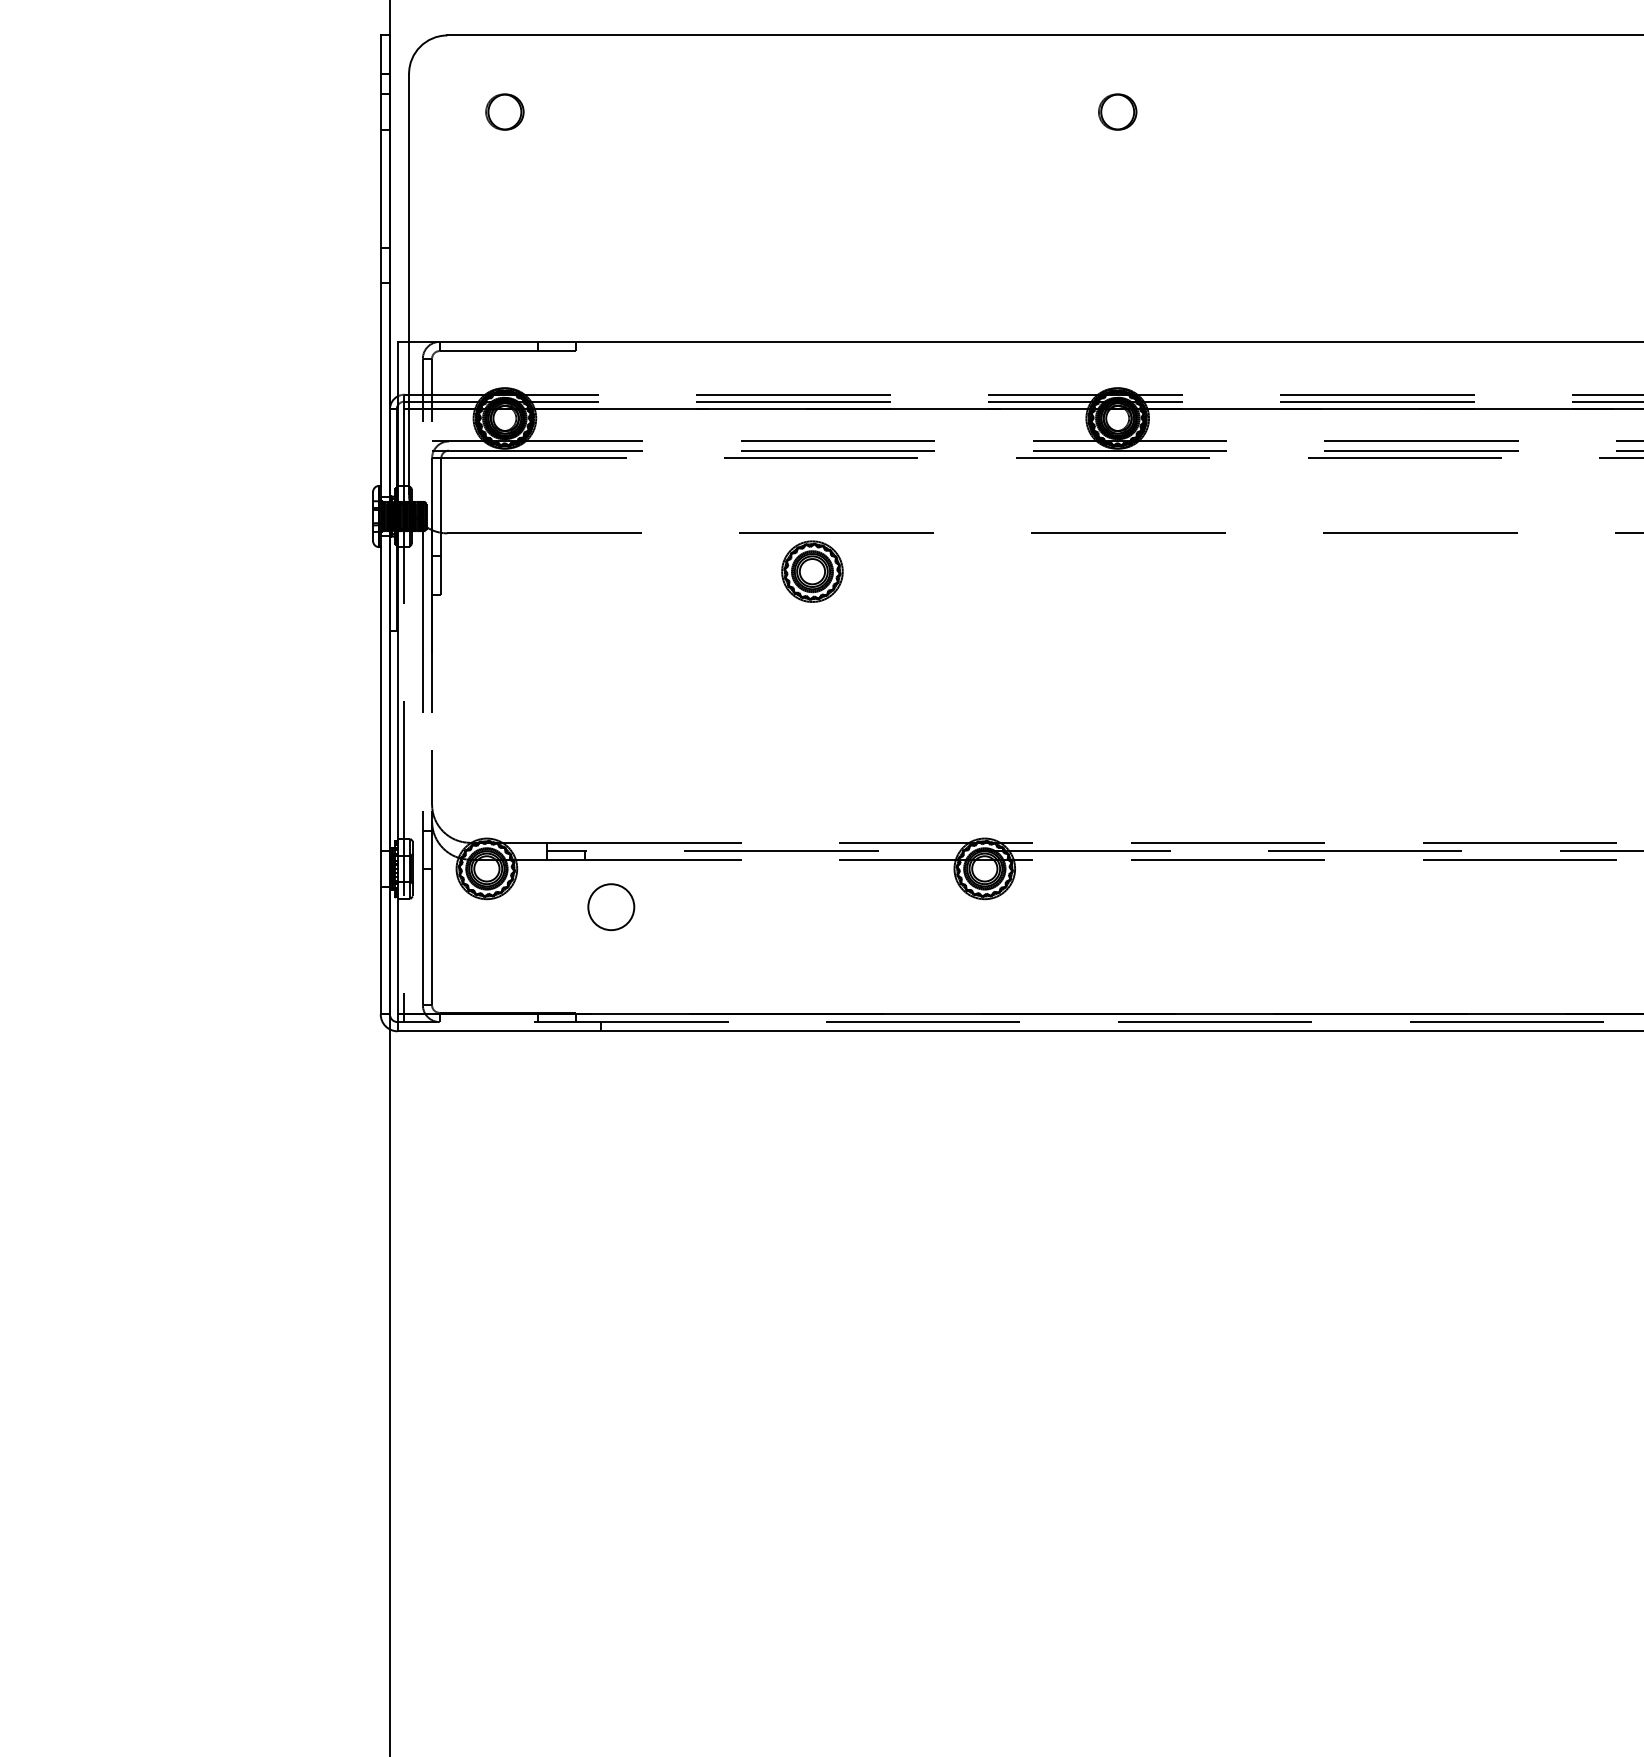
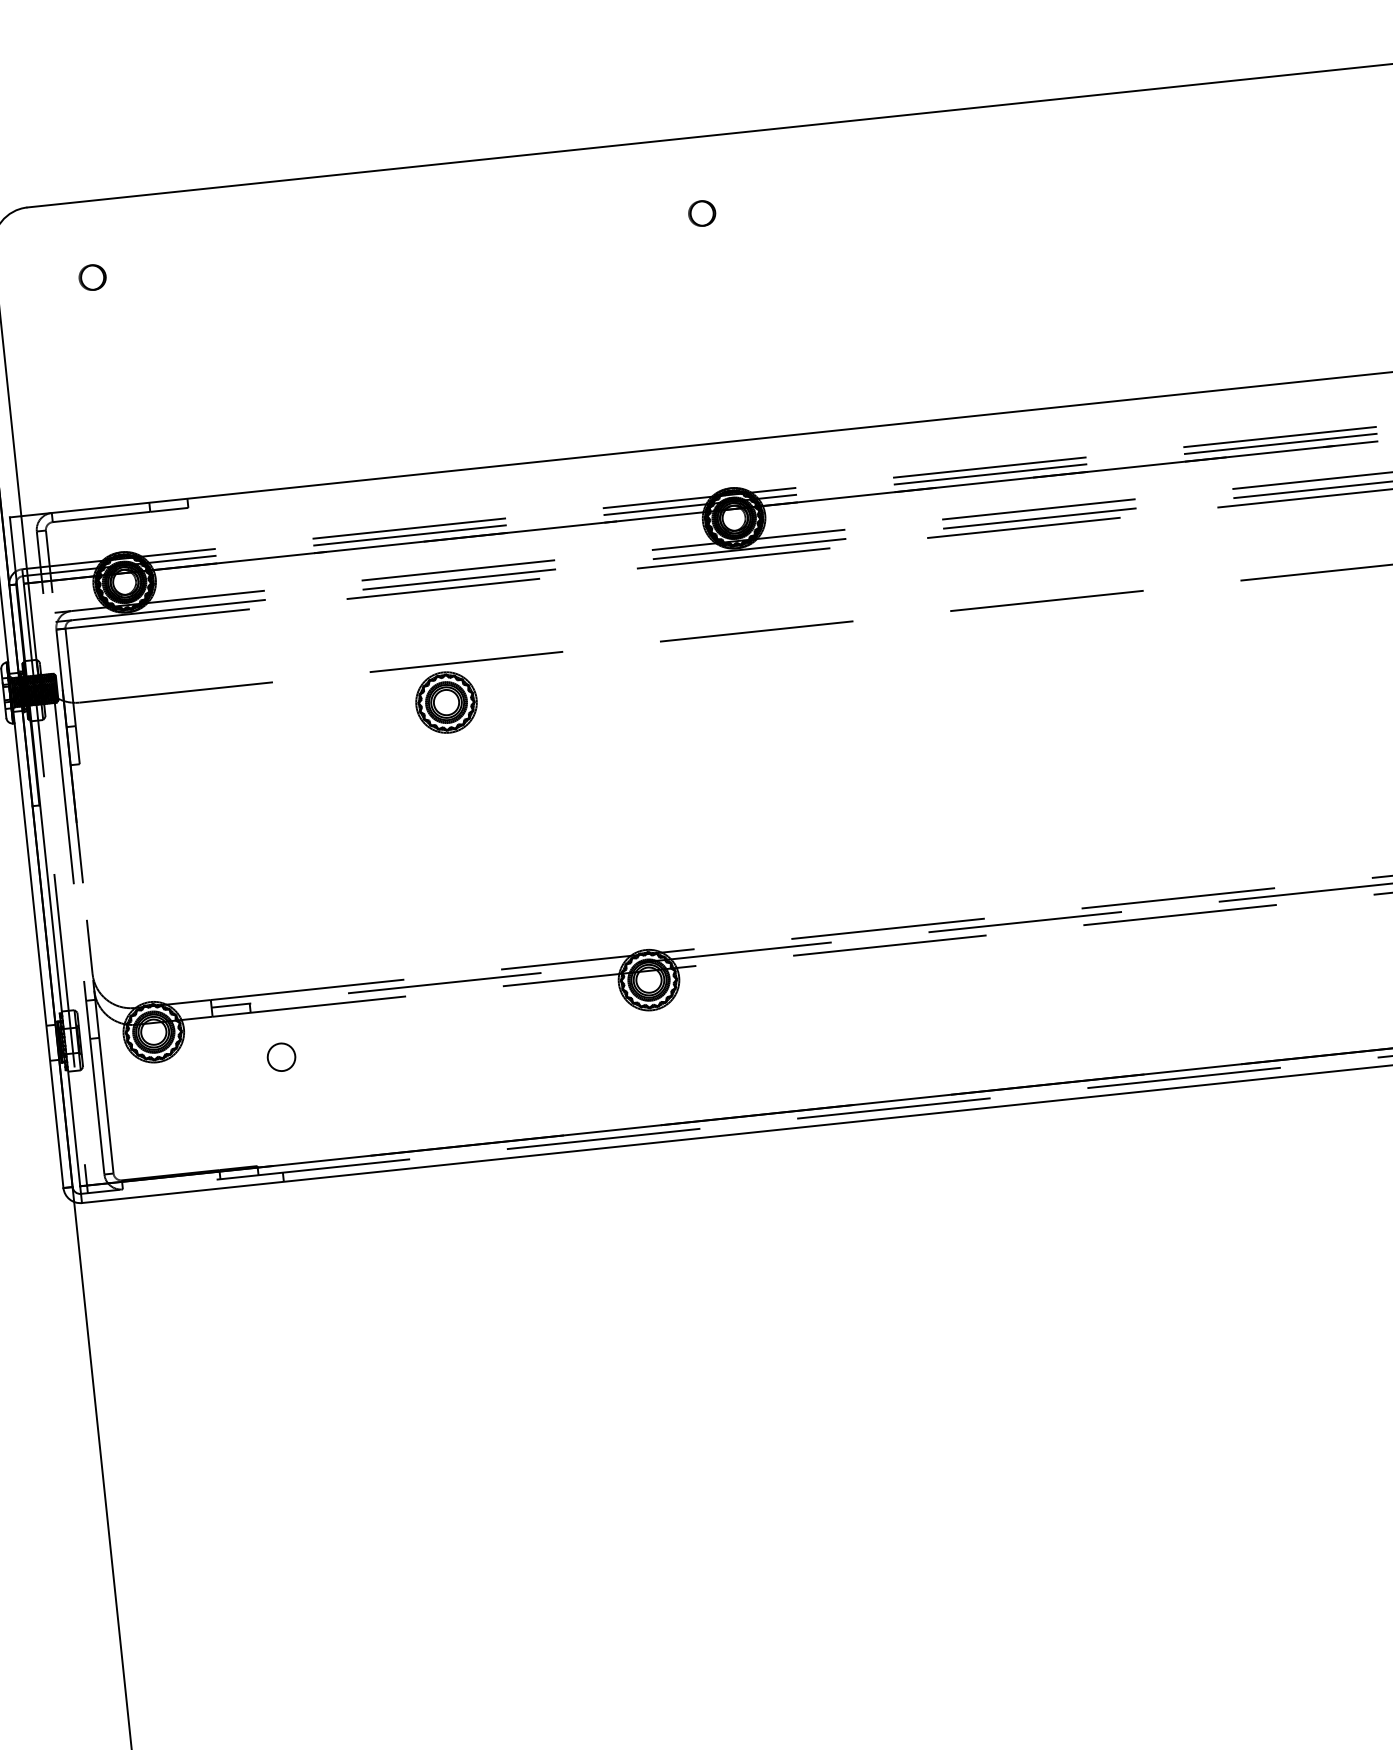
part: (504, 111) -> (92, 277), size x0.7
part: (1117, 111) -> (701, 213), size x0.7
circle: (611, 907) -> (281, 1057), size x0.6

